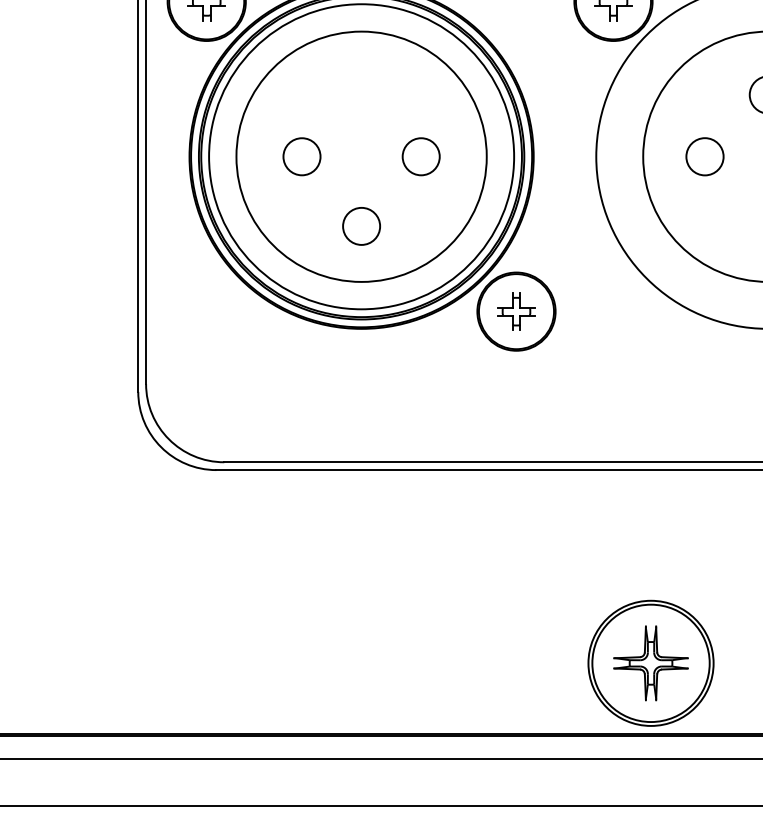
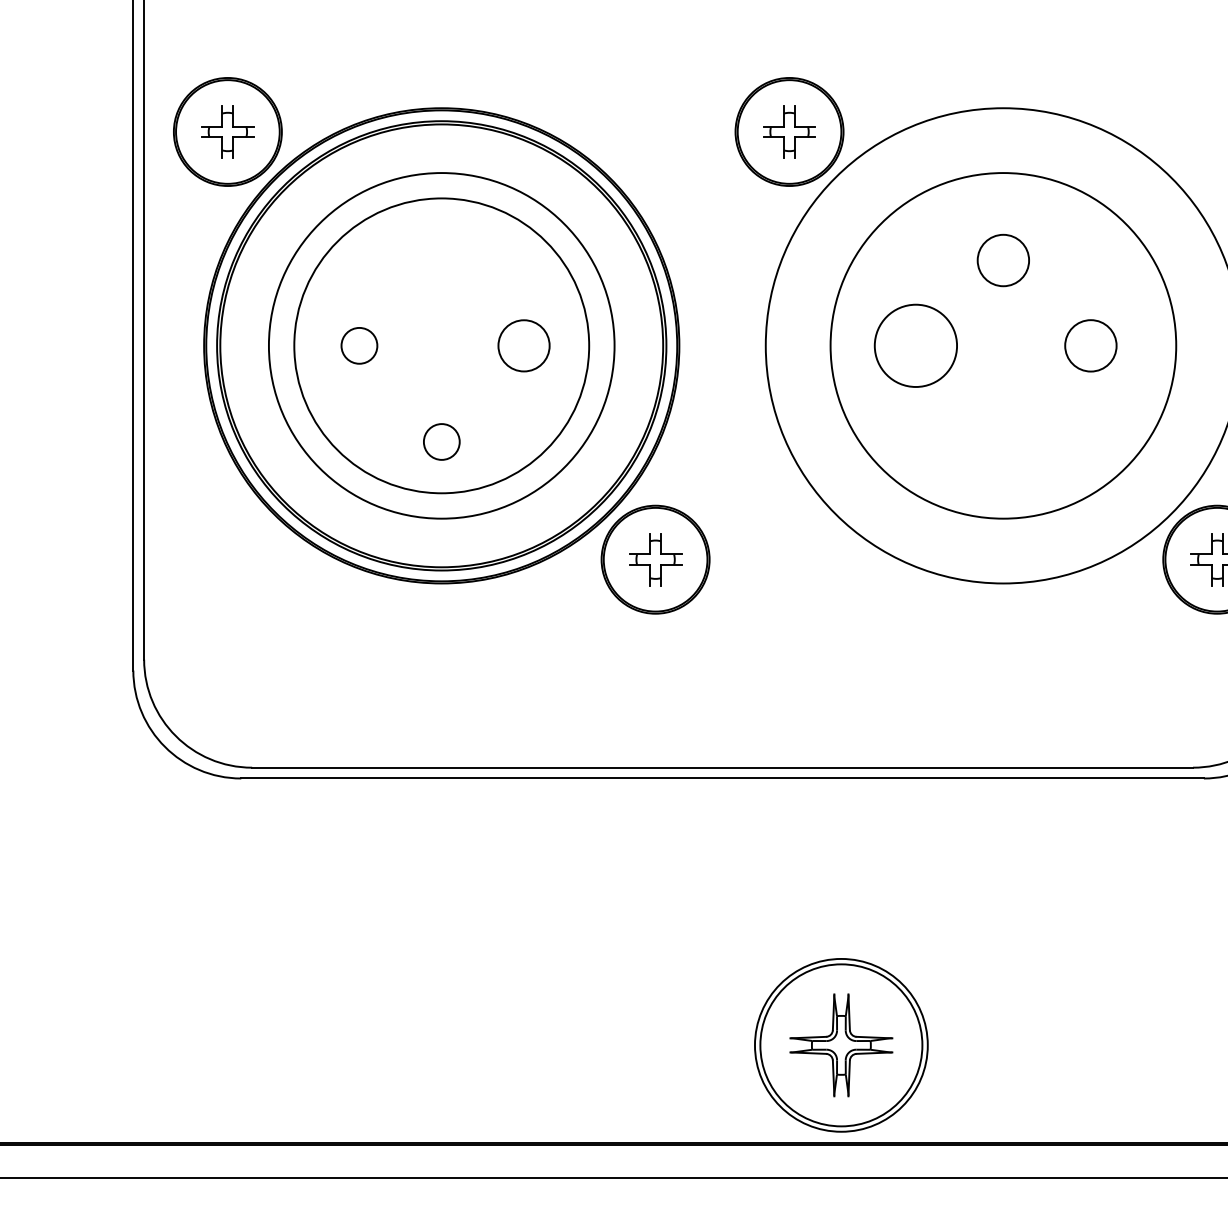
circle: (302, 156) -> (359, 345), size x0.7
circle: (361, 156) -> (441, 345), size x0.7
circle: (704, 156) -> (915, 345), size x1.6
circle: (361, 226) -> (441, 441), size x0.7

